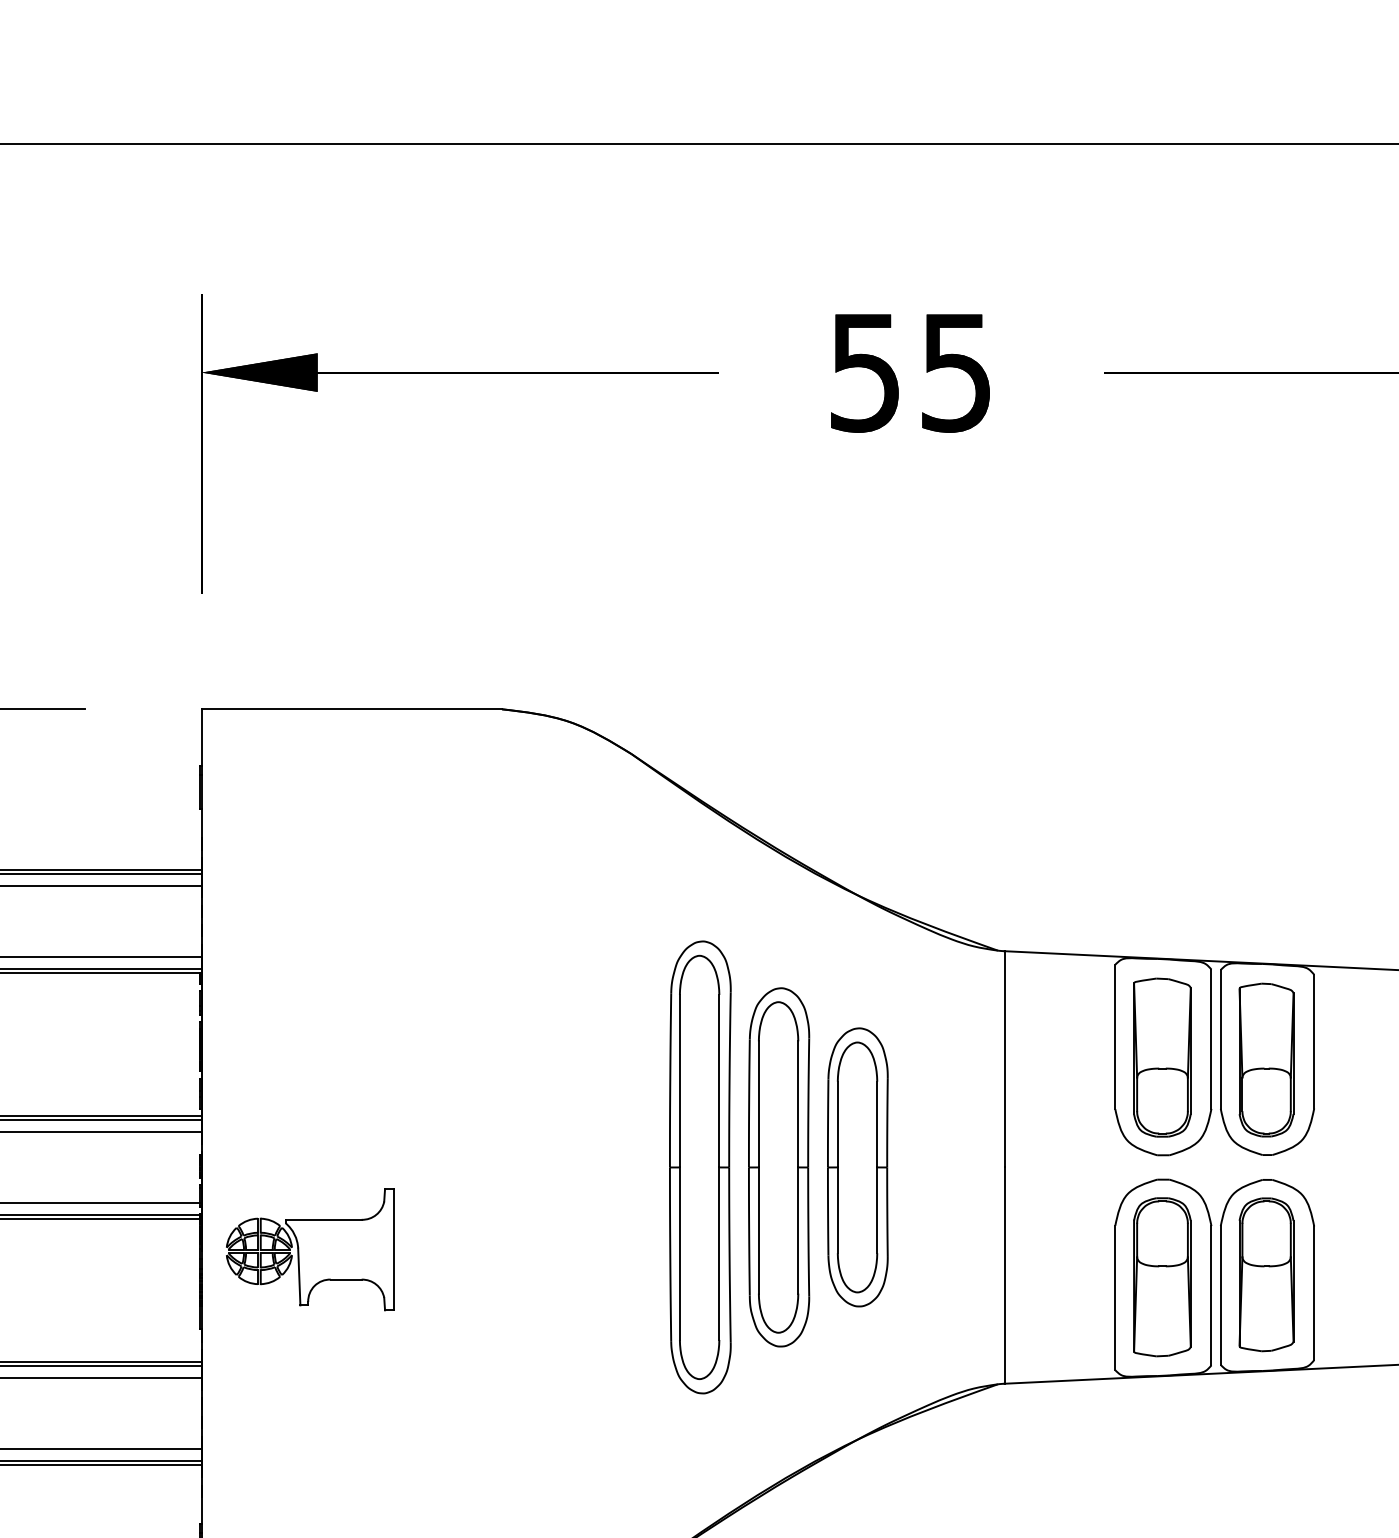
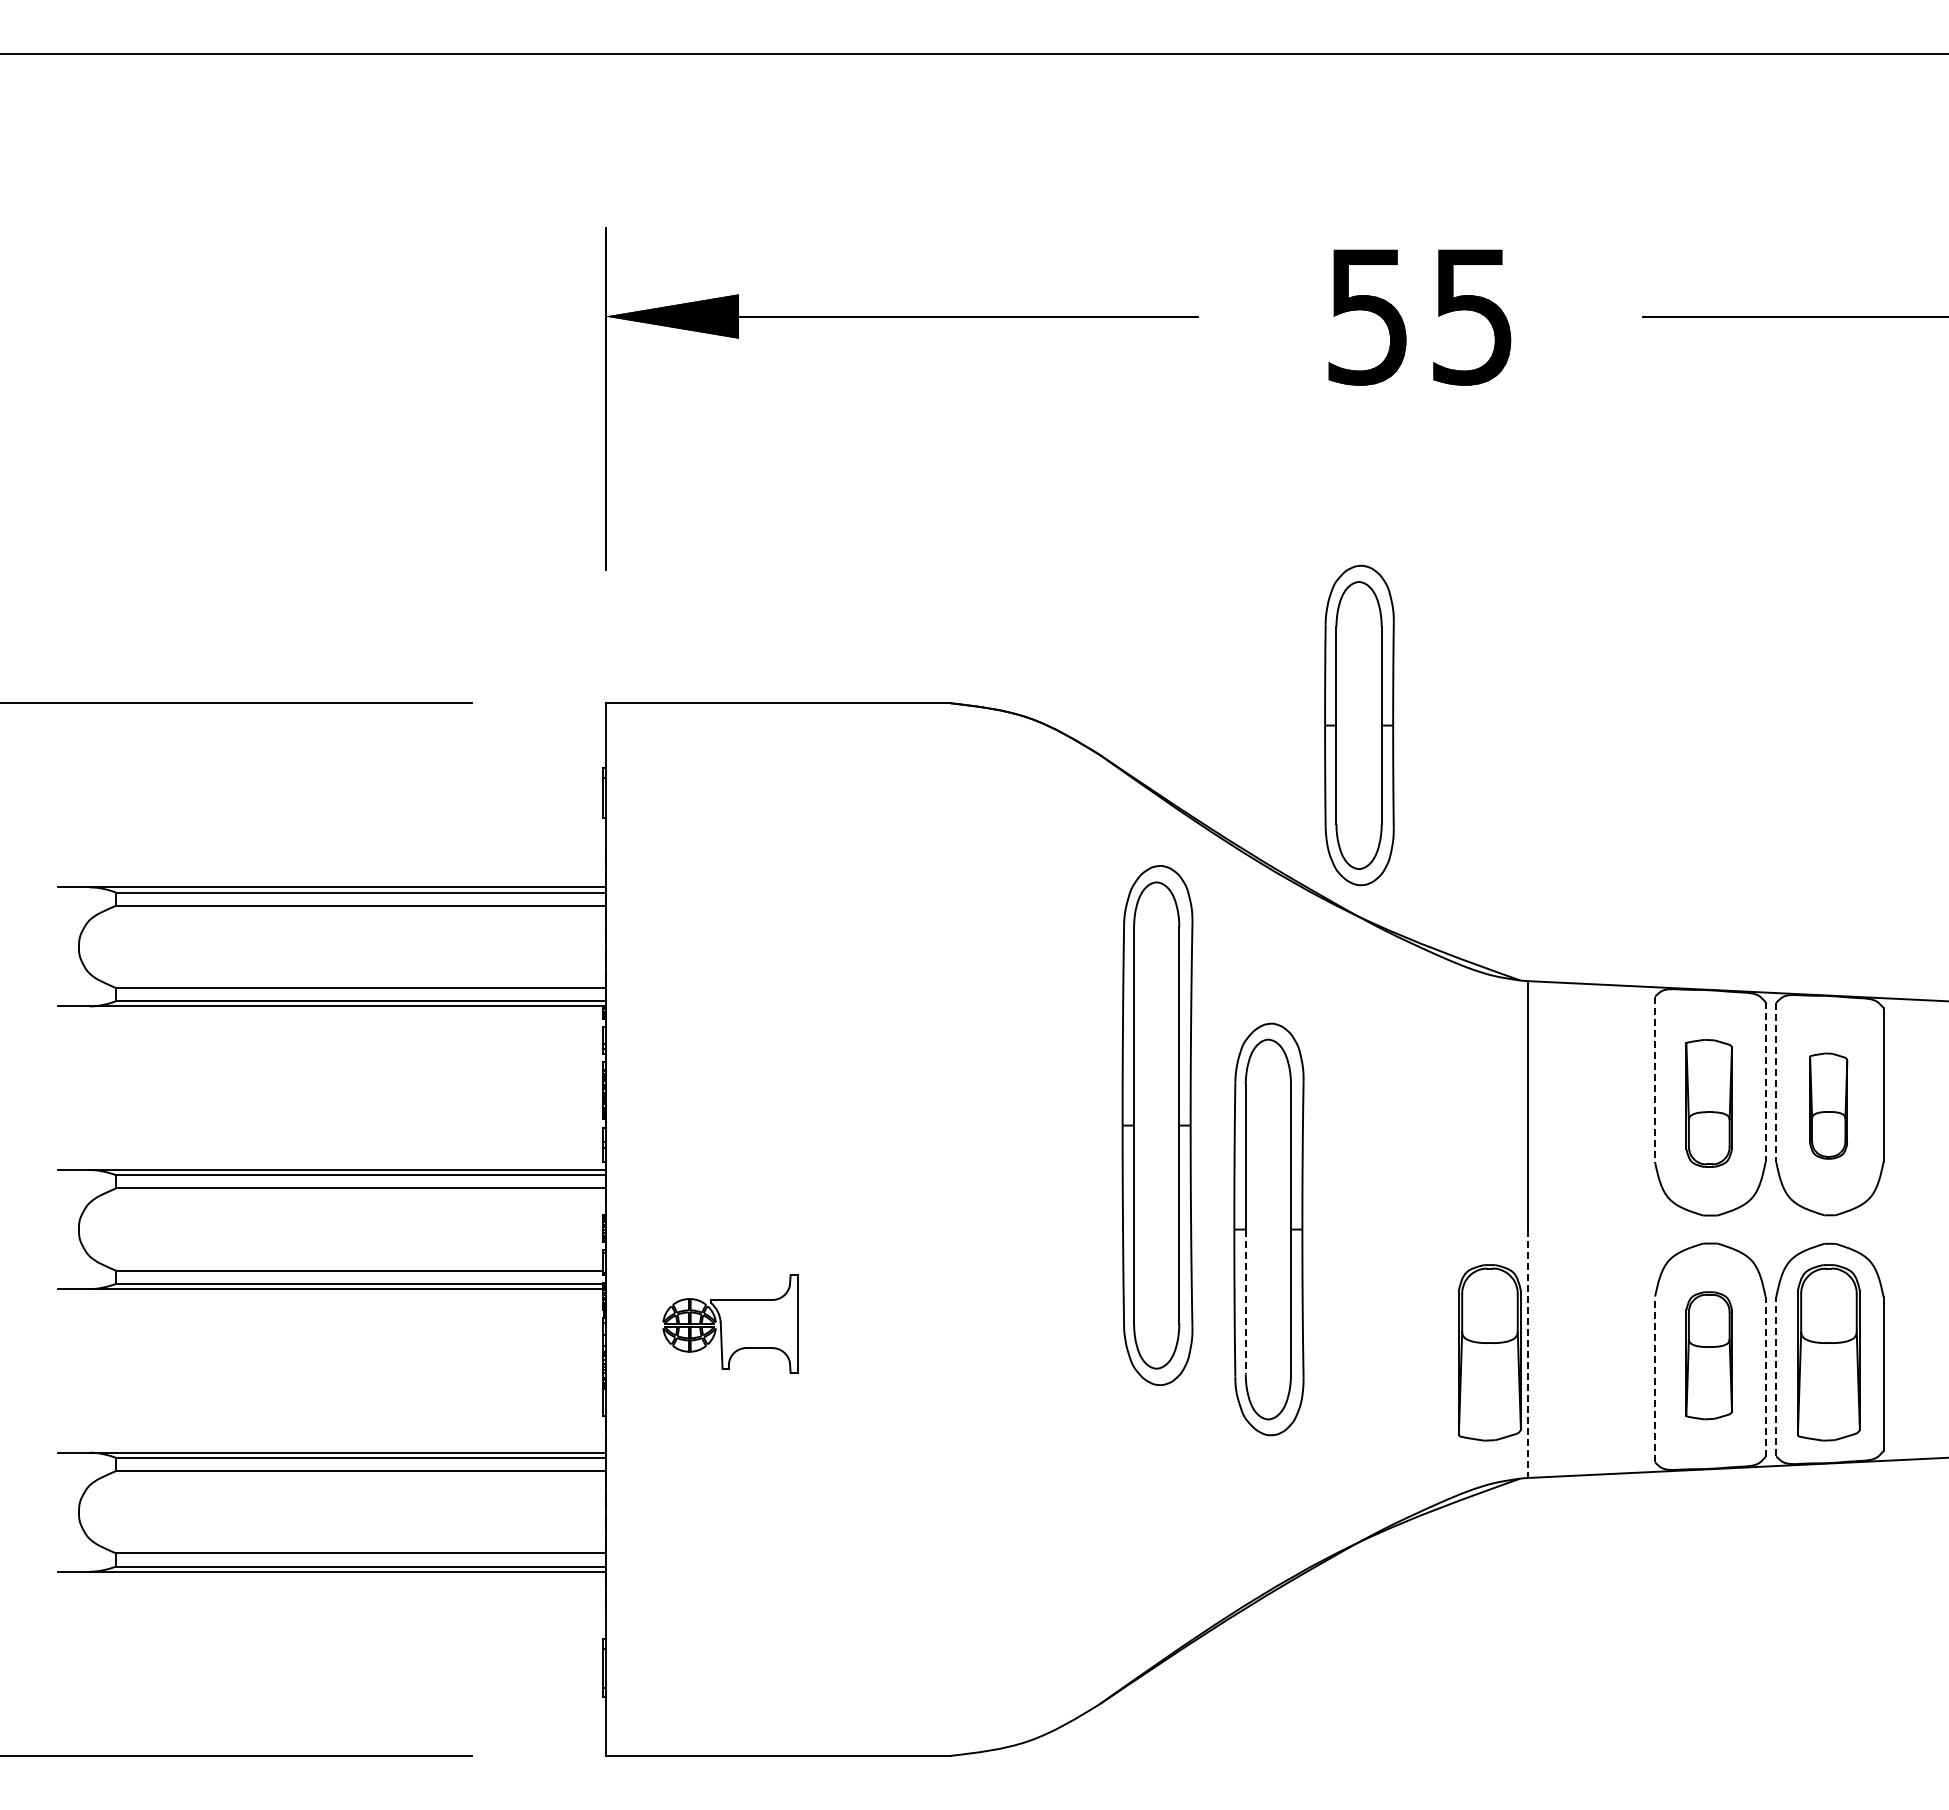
line: (1115, 1036) -> (1655, 1079), solid -> dashed
line: (1211, 1039) -> (1765, 1082), solid -> dashed
line: (1220, 1039) -> (1776, 1082), solid -> dashed
part: (1161, 1057) -> (1708, 1103), size x0.7
part: (1266, 1059) -> (1828, 1105), size x0.6
part: (700, 1167) -> (1157, 1125), moved
part: (857, 1167) -> (1359, 725), moved
line: (758, 1230) -> (1245, 1302), solid -> dashed
part: (310, 1249) -> (730, 1323), size x0.7
part: (971, 1274) -> (1489, 1352), added
line: (1004, 1276) -> (1527, 1354), solid -> dashed
part: (1161, 1277) -> (1708, 1355), size x0.7
line: (1211, 1295) -> (1765, 1376), solid -> dashed
line: (1220, 1295) -> (1776, 1376), solid -> dashed
line: (1115, 1298) -> (1655, 1379), solid -> dashed

